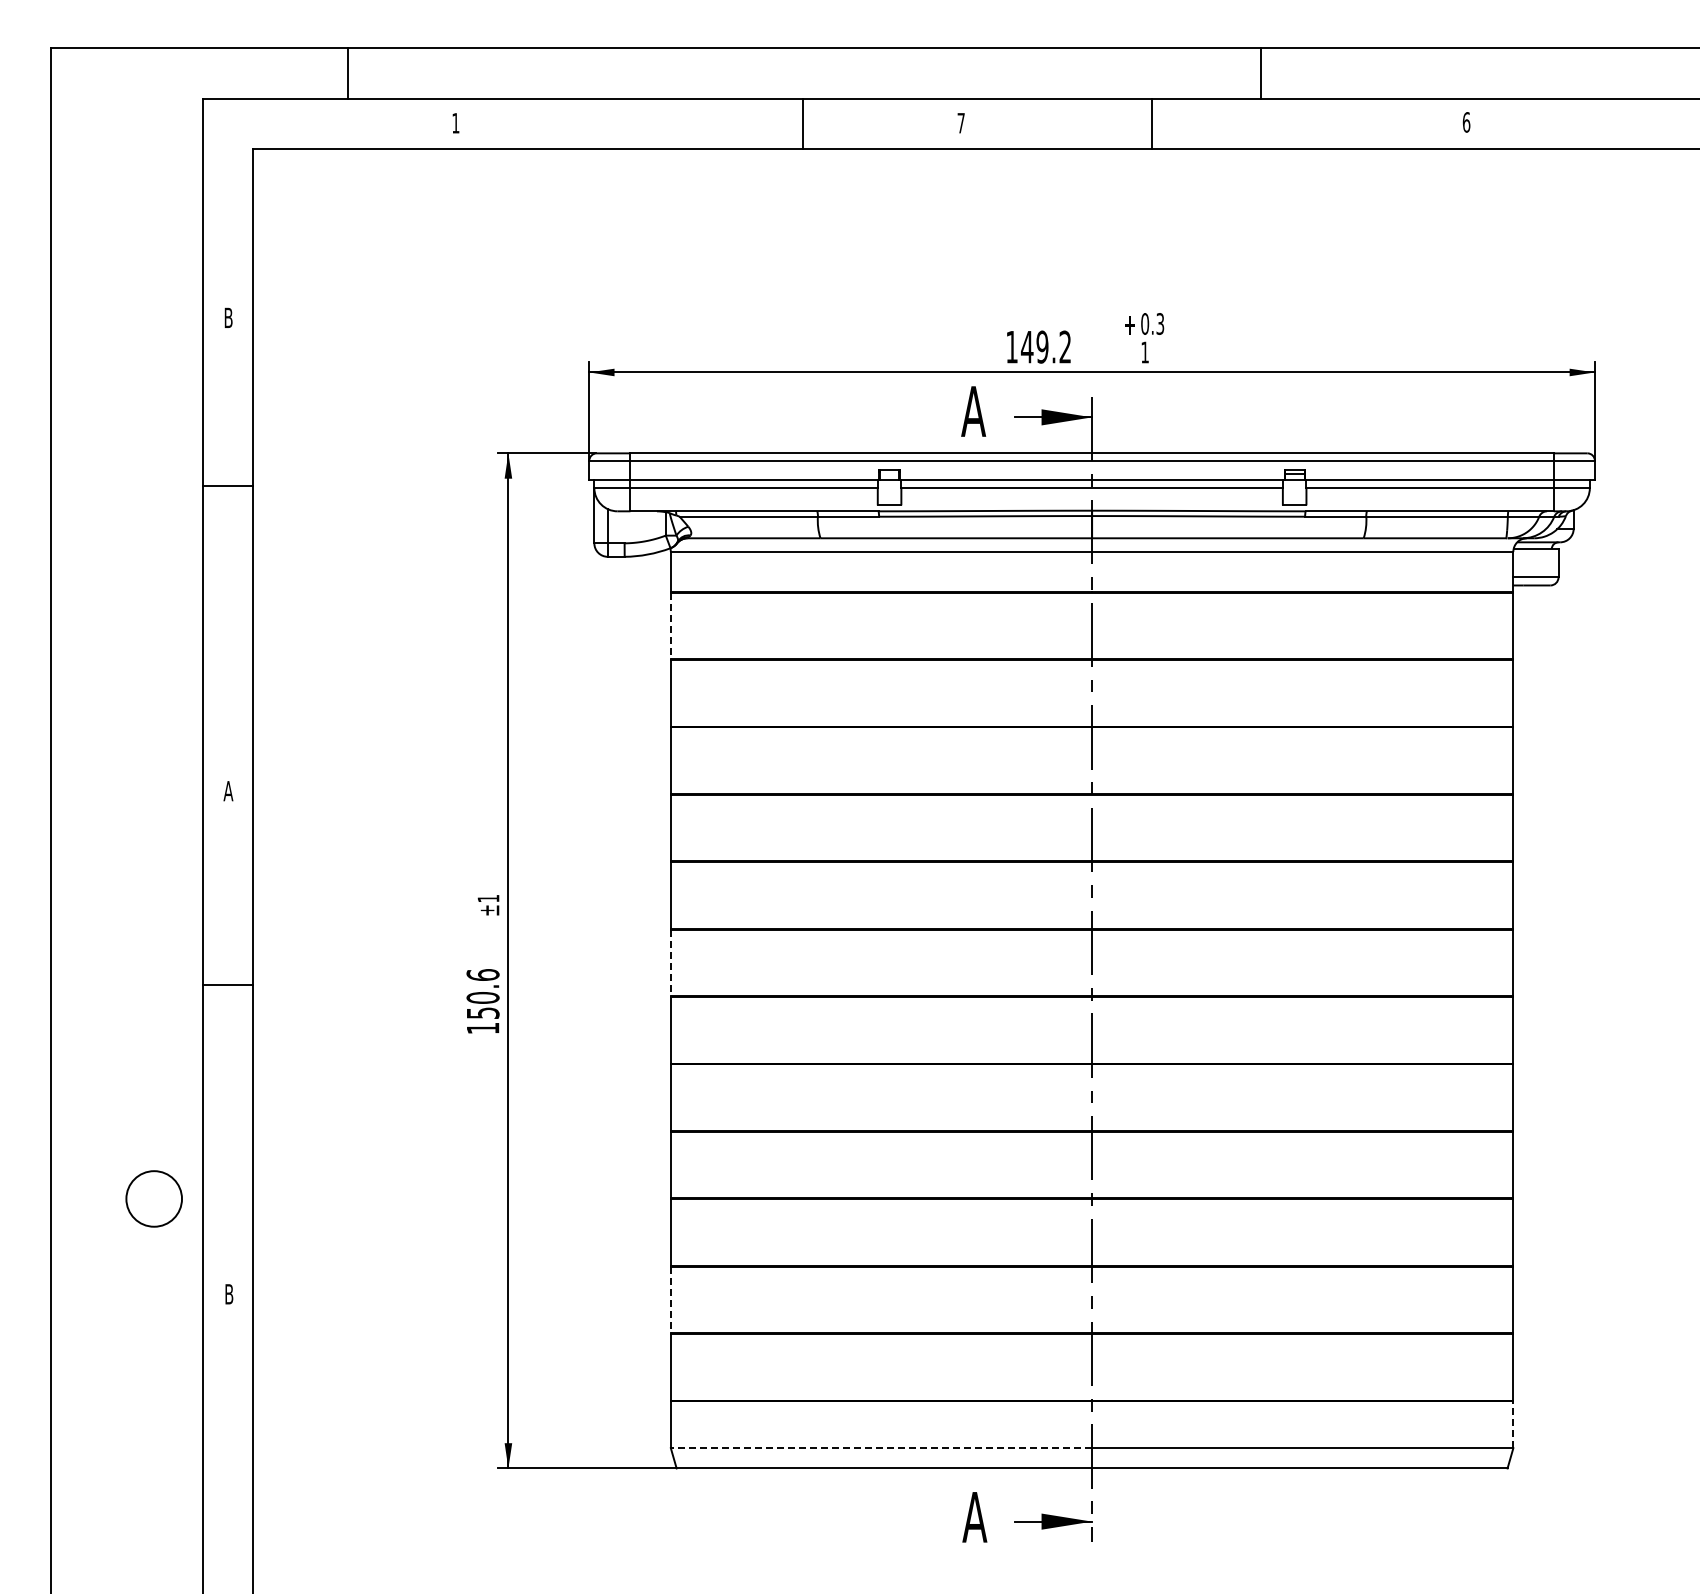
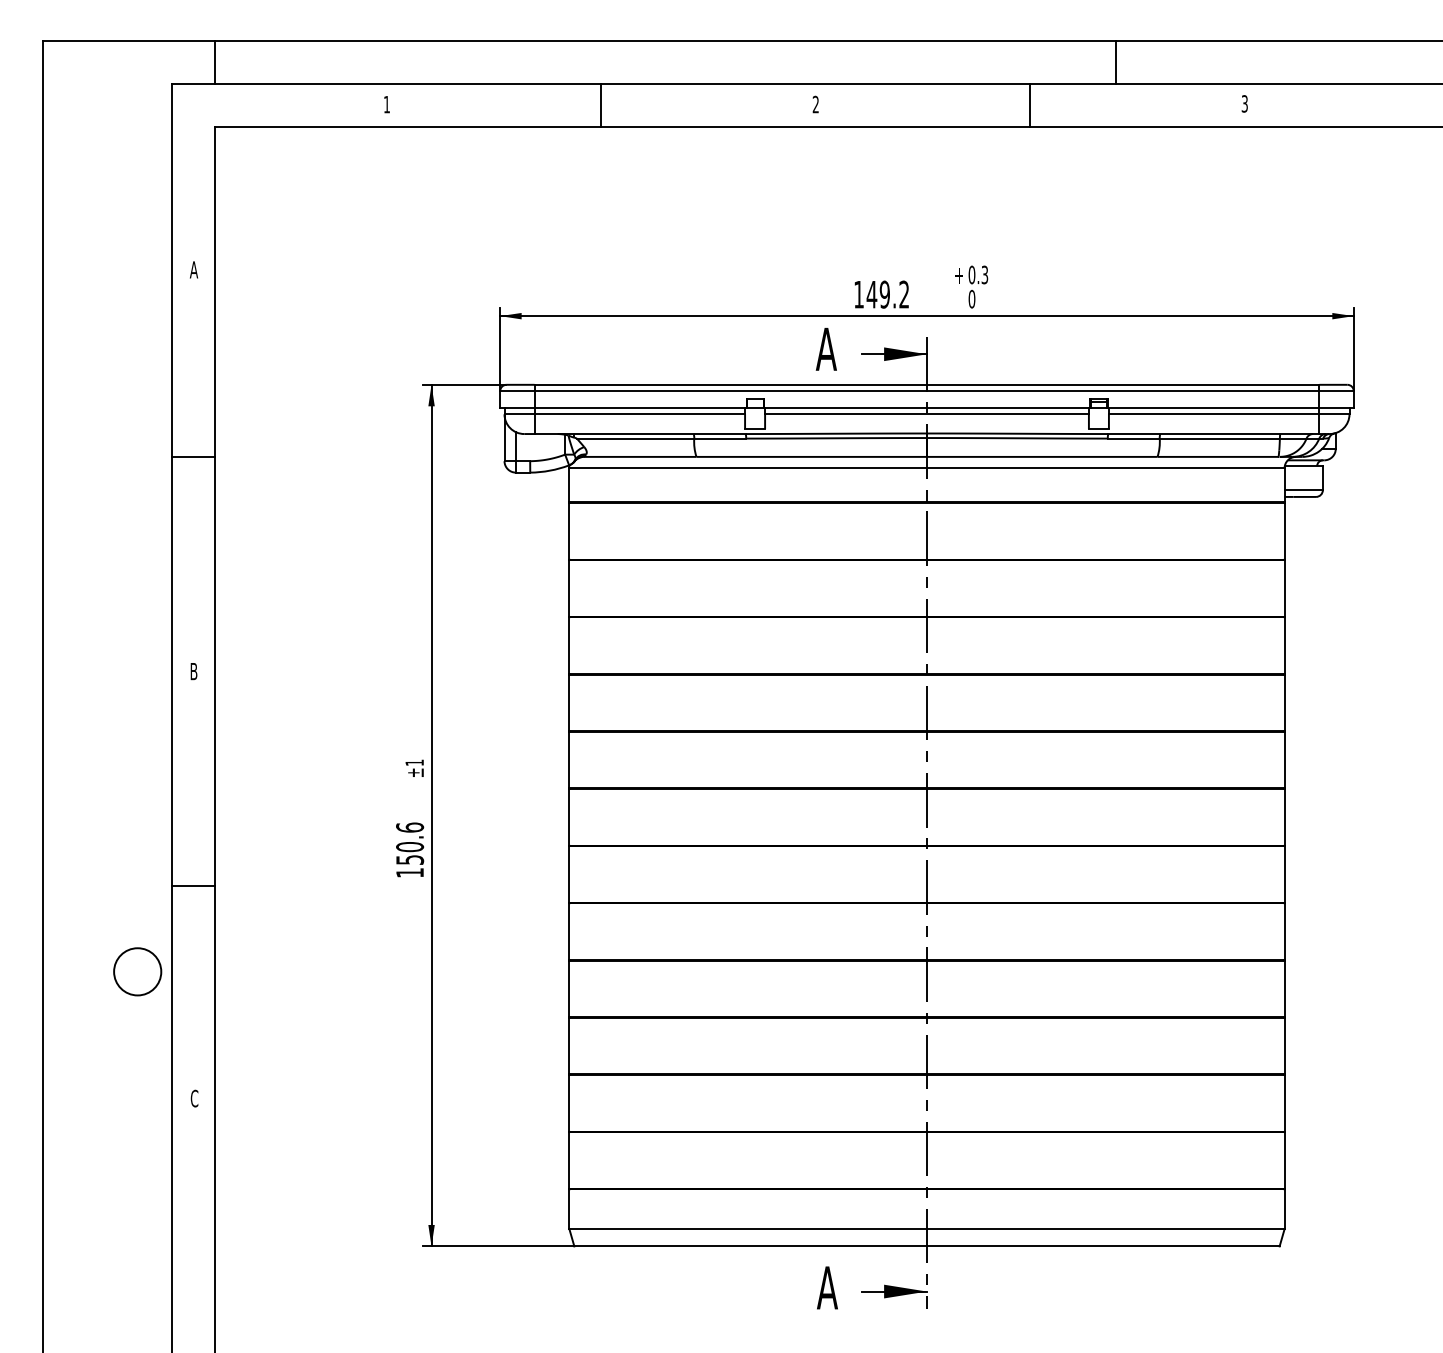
line: (348, 73) -> (215, 62), moved
line: (1260, 73) -> (1115, 62), moved
text: (960, 122) -> (815, 103), 7 -> 2
text: (1466, 122) -> (1244, 103), 6 -> 3
line: (803, 123) -> (601, 104), moved
line: (1151, 123) -> (1030, 104), moved
text: (228, 317) -> (193, 269), B -> A
text: (1145, 352) -> (972, 299), 1 -> 0
line: (227, 486) -> (193, 457), moved
line: (670, 626) -> (569, 531), dashed -> solid
text: (228, 791) -> (193, 671), A -> B
line: (670, 963) -> (569, 817), dashed -> solid
line: (227, 984) -> (193, 885), moved
circle: (153, 1198) -> (137, 971), moved
text: (228, 1293) -> (193, 1097), B -> C
line: (670, 1300) -> (569, 1103), dashed -> solid
line: (1513, 1424) -> (1284, 1209), dashed -> solid
line: (881, 1448) -> (748, 1229), dashed -> solid

